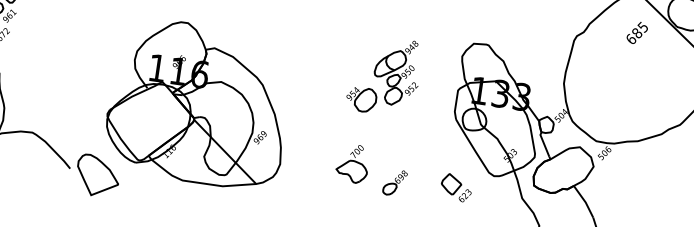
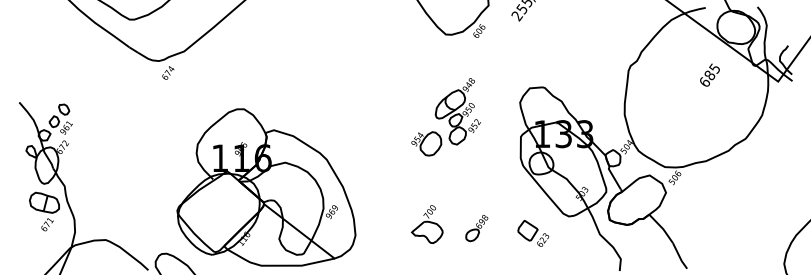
text: (636, 32) -> (709, 74), moved
part: (383, 76) -> (445, 117), moved
part: (394, 182) -> (476, 228), moved

